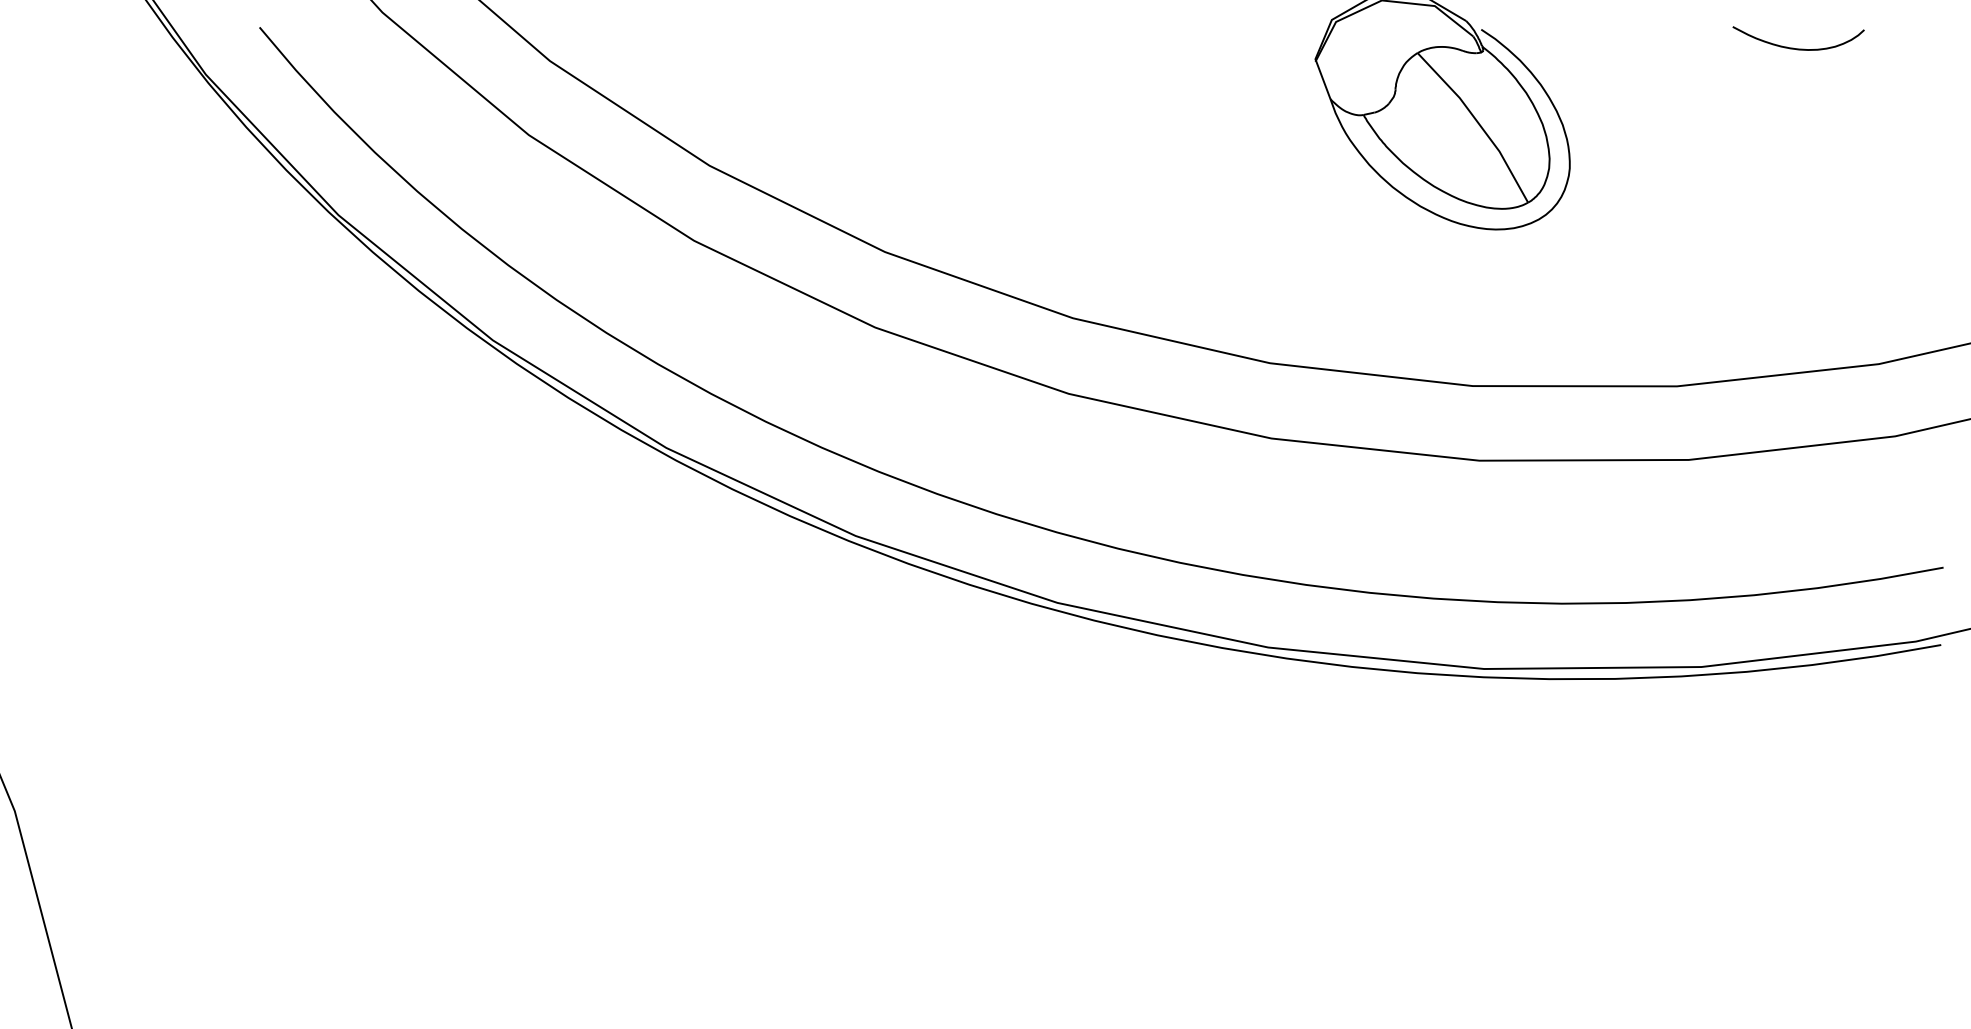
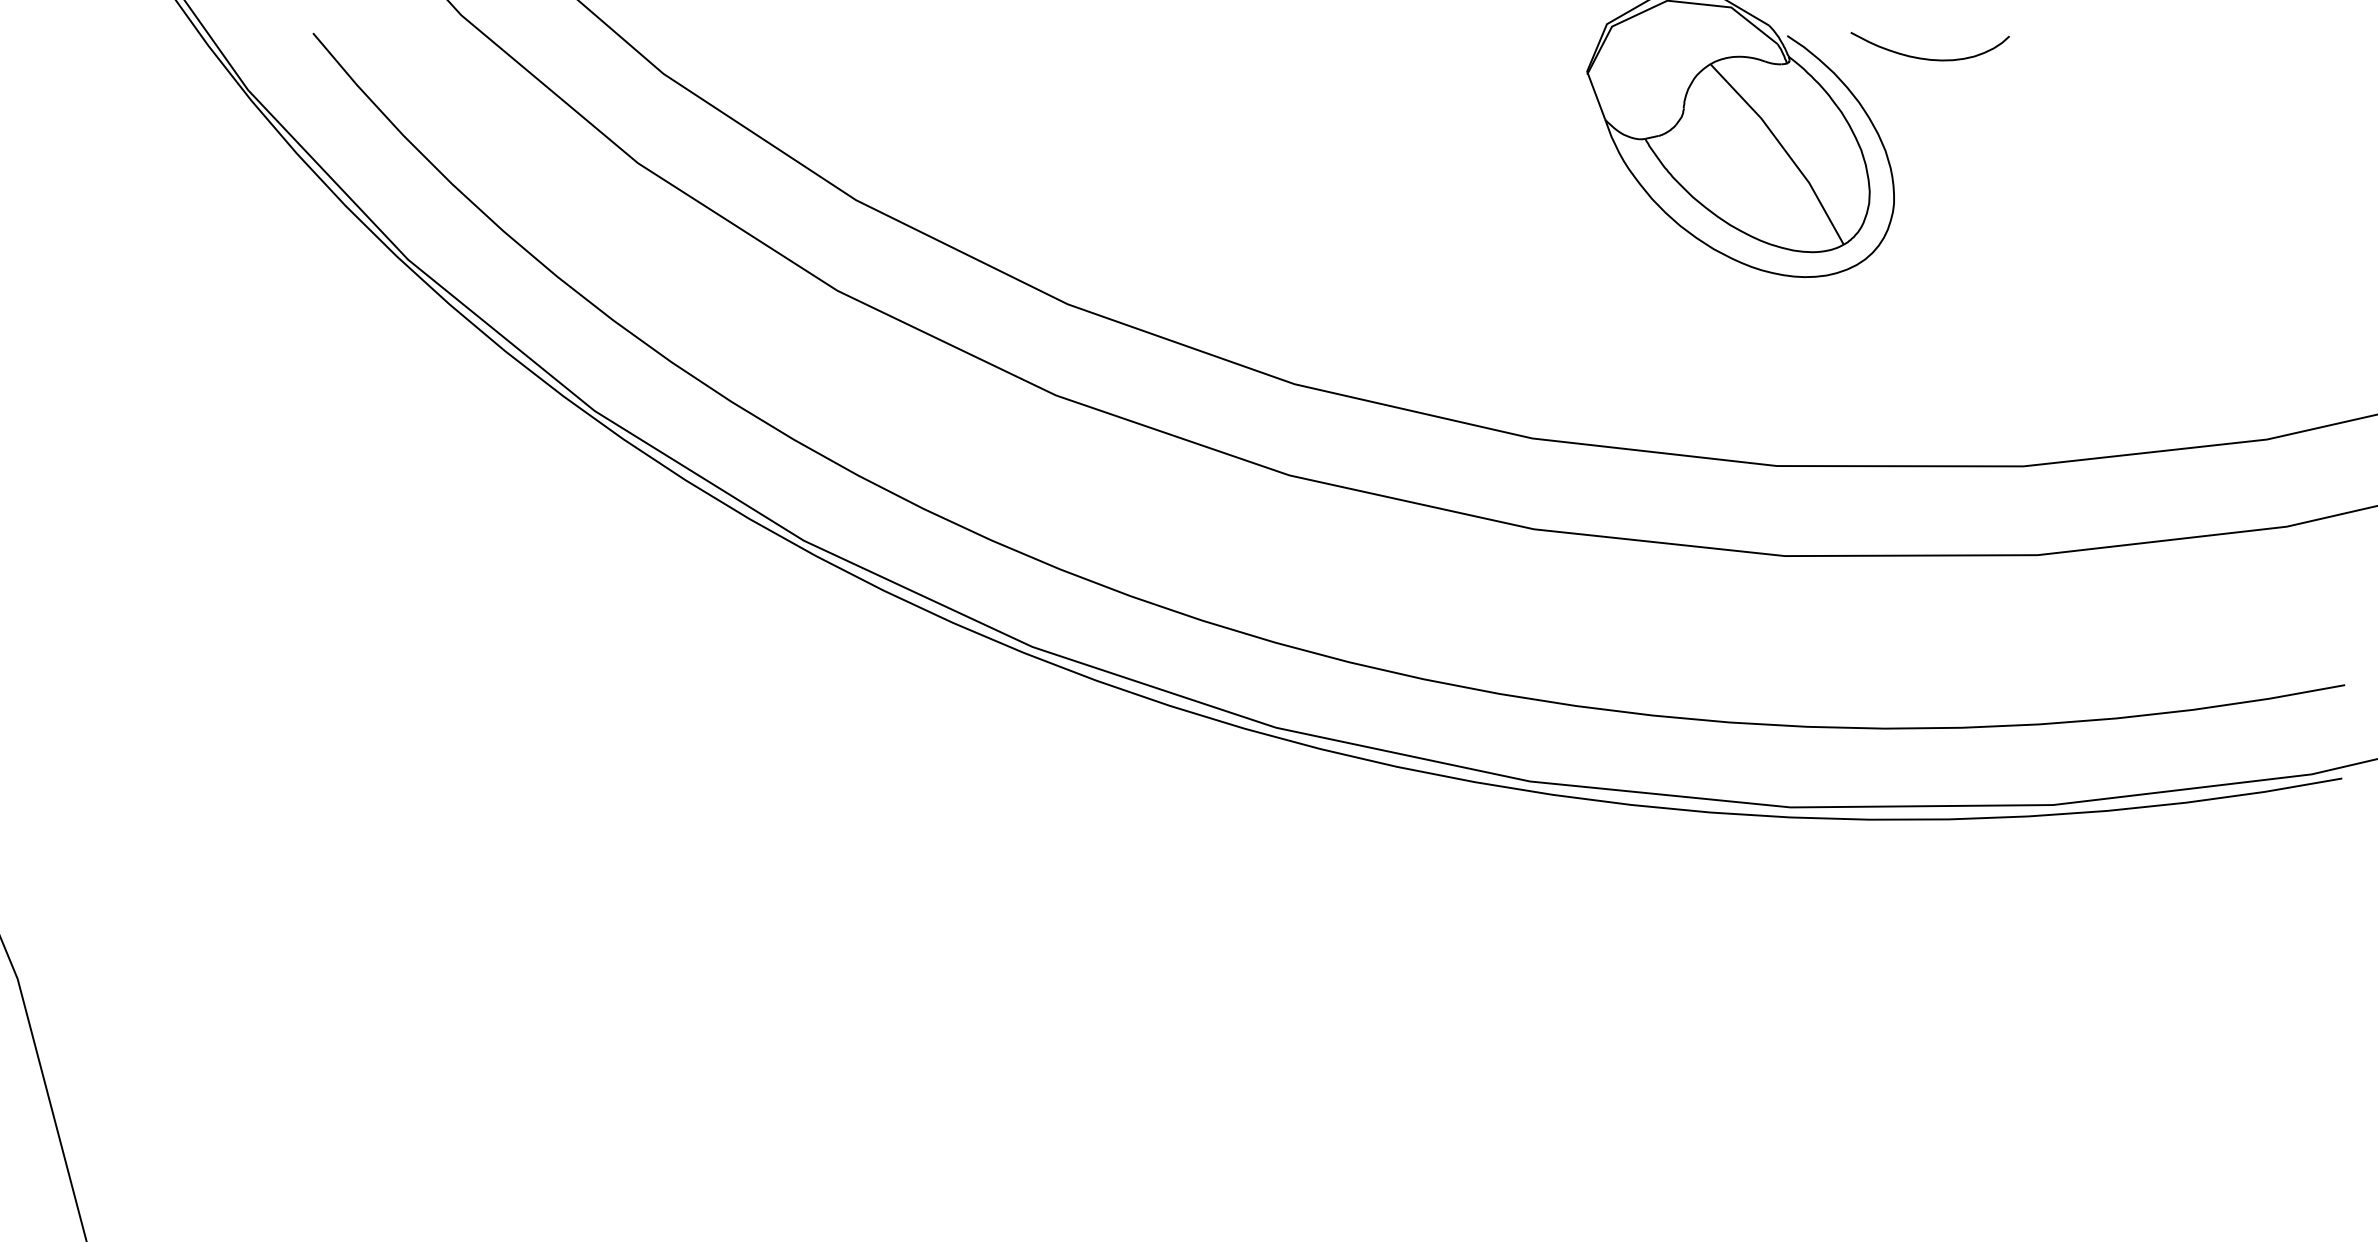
curve: (1798, 48) -> (1929, 58), moved

